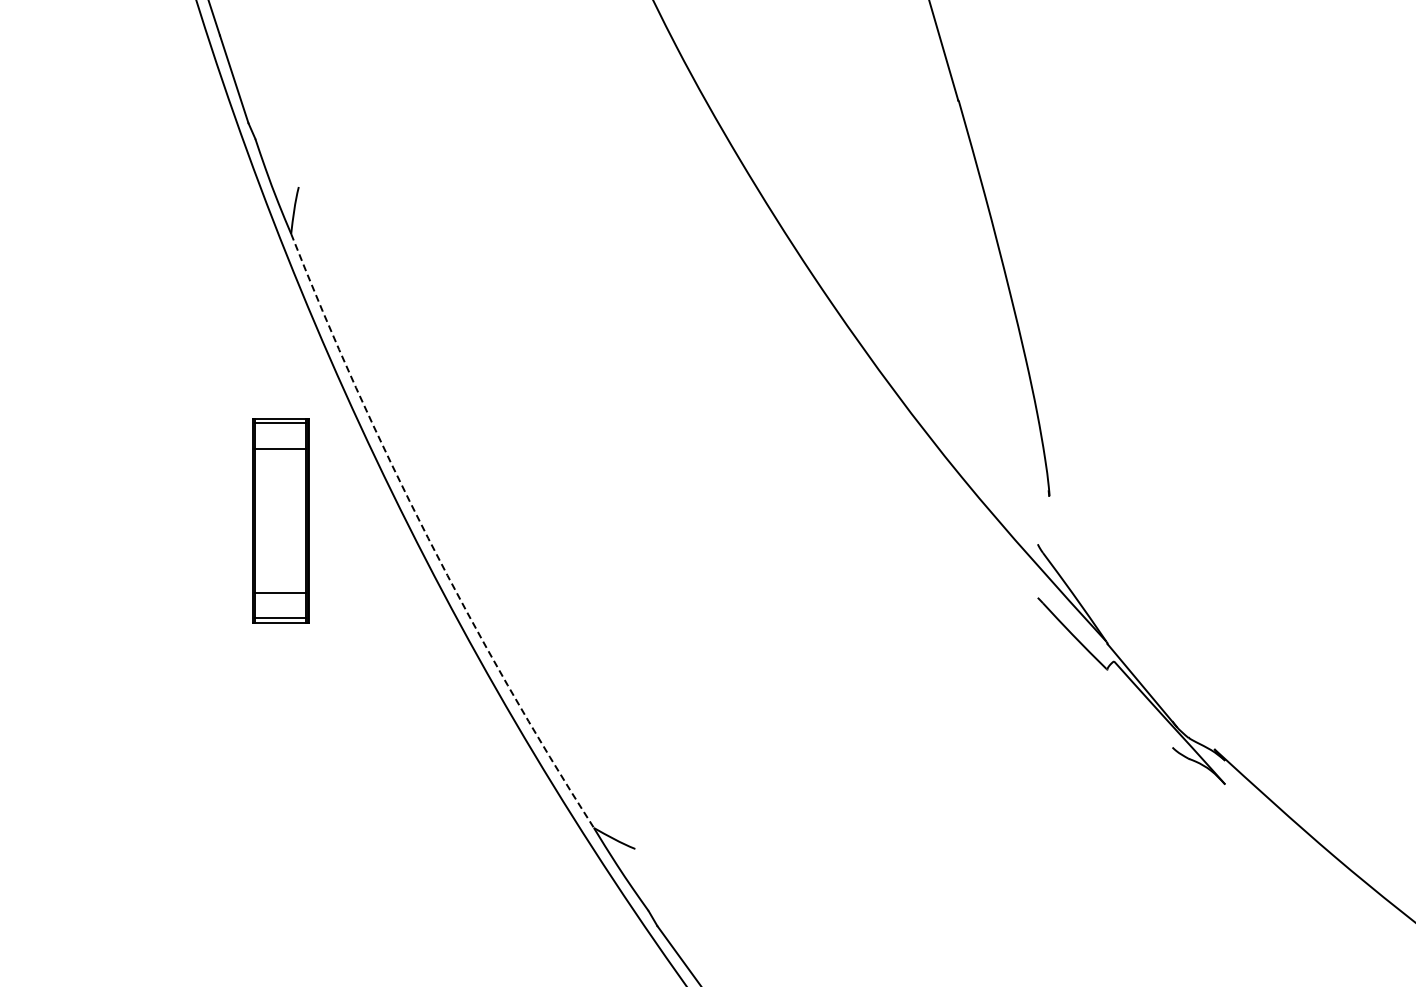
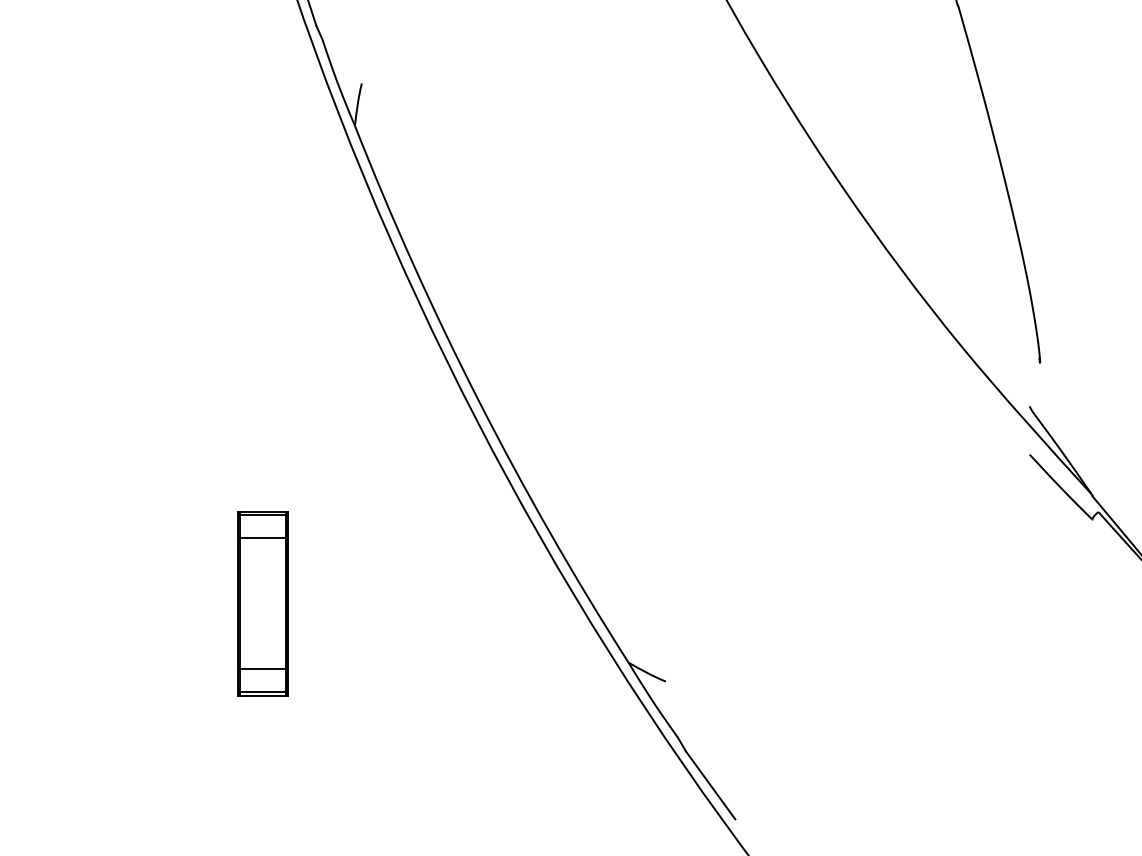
part: (280, 520) -> (263, 603), moved
arc: (428, 538) -> (479, 401), dashed -> solid

